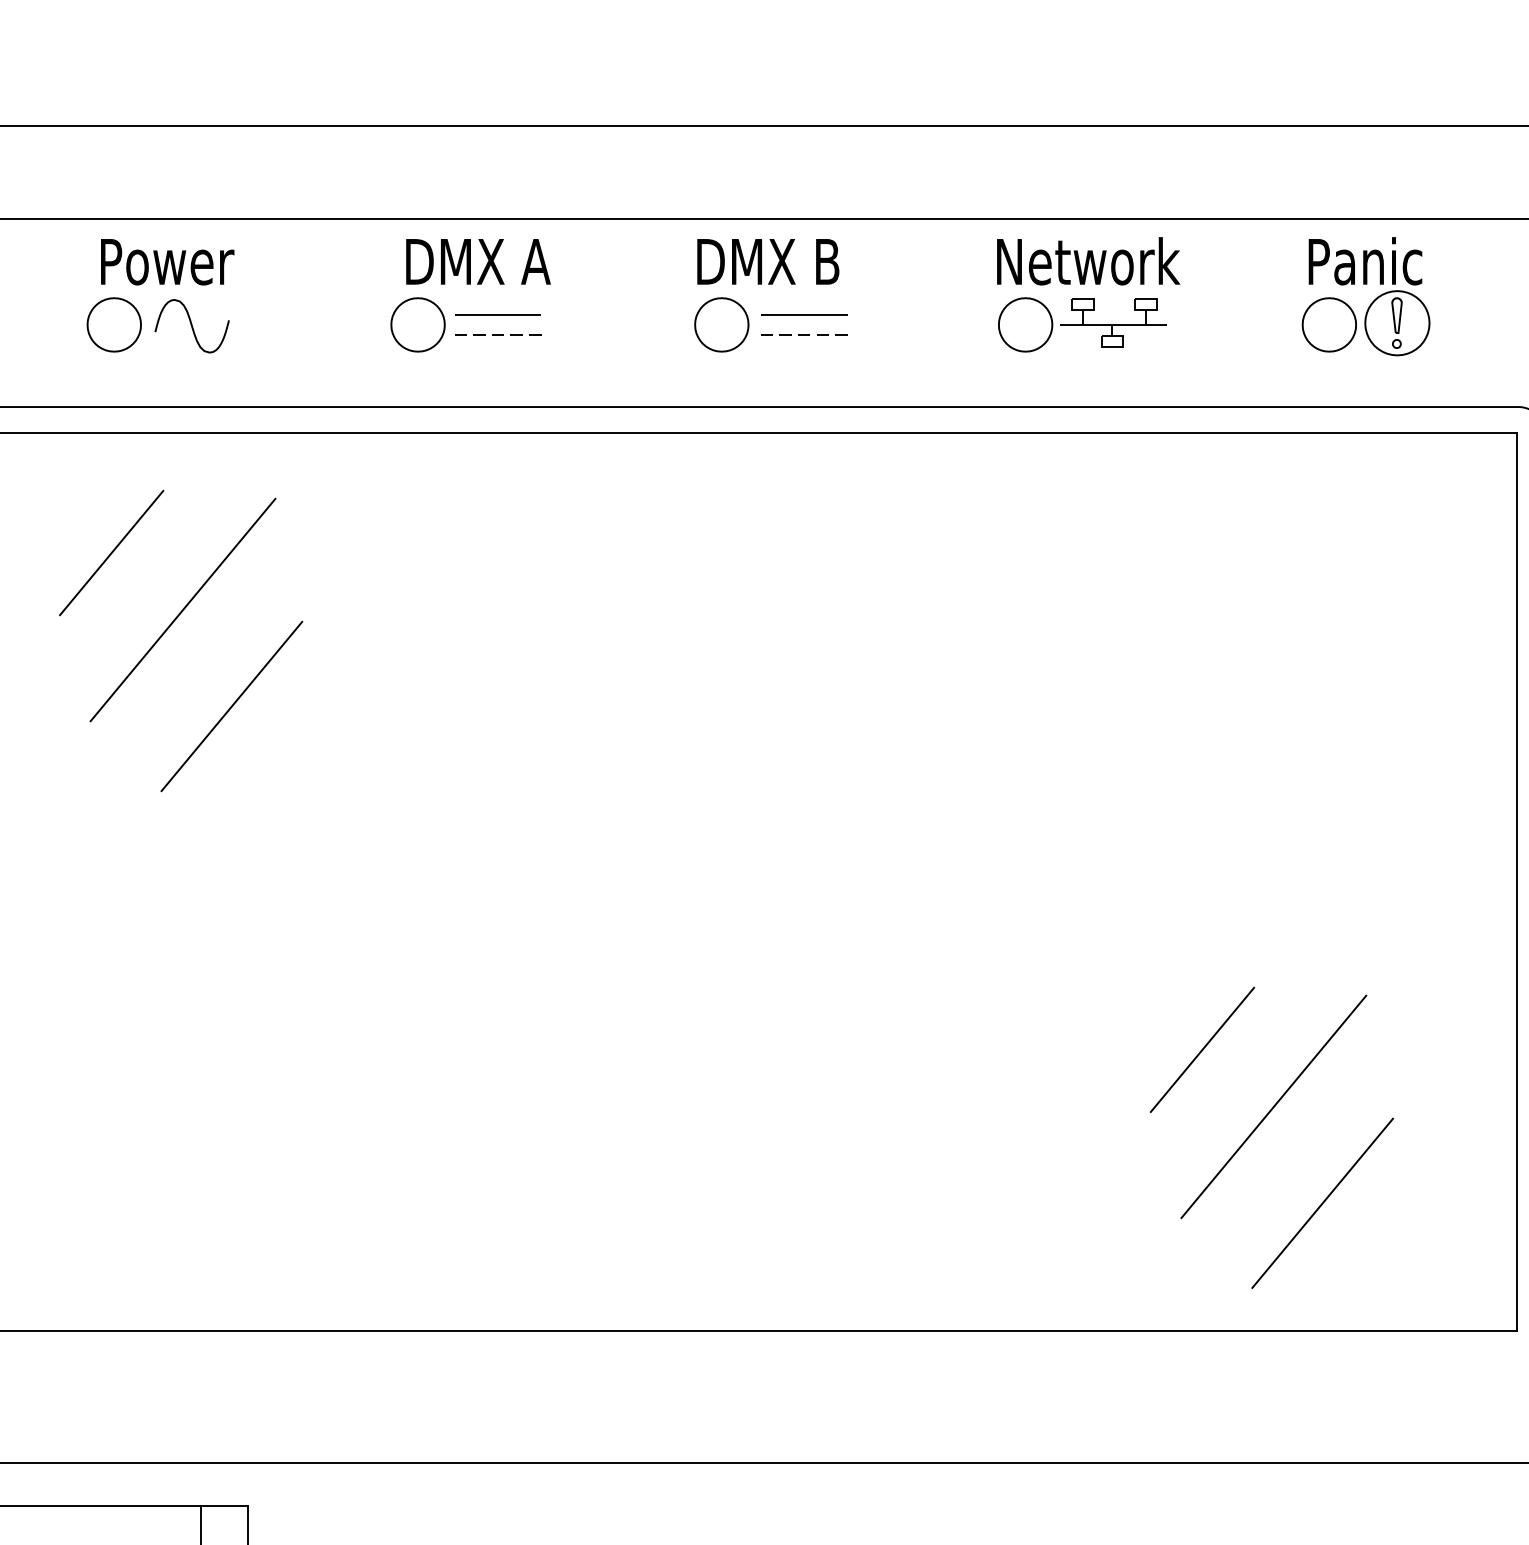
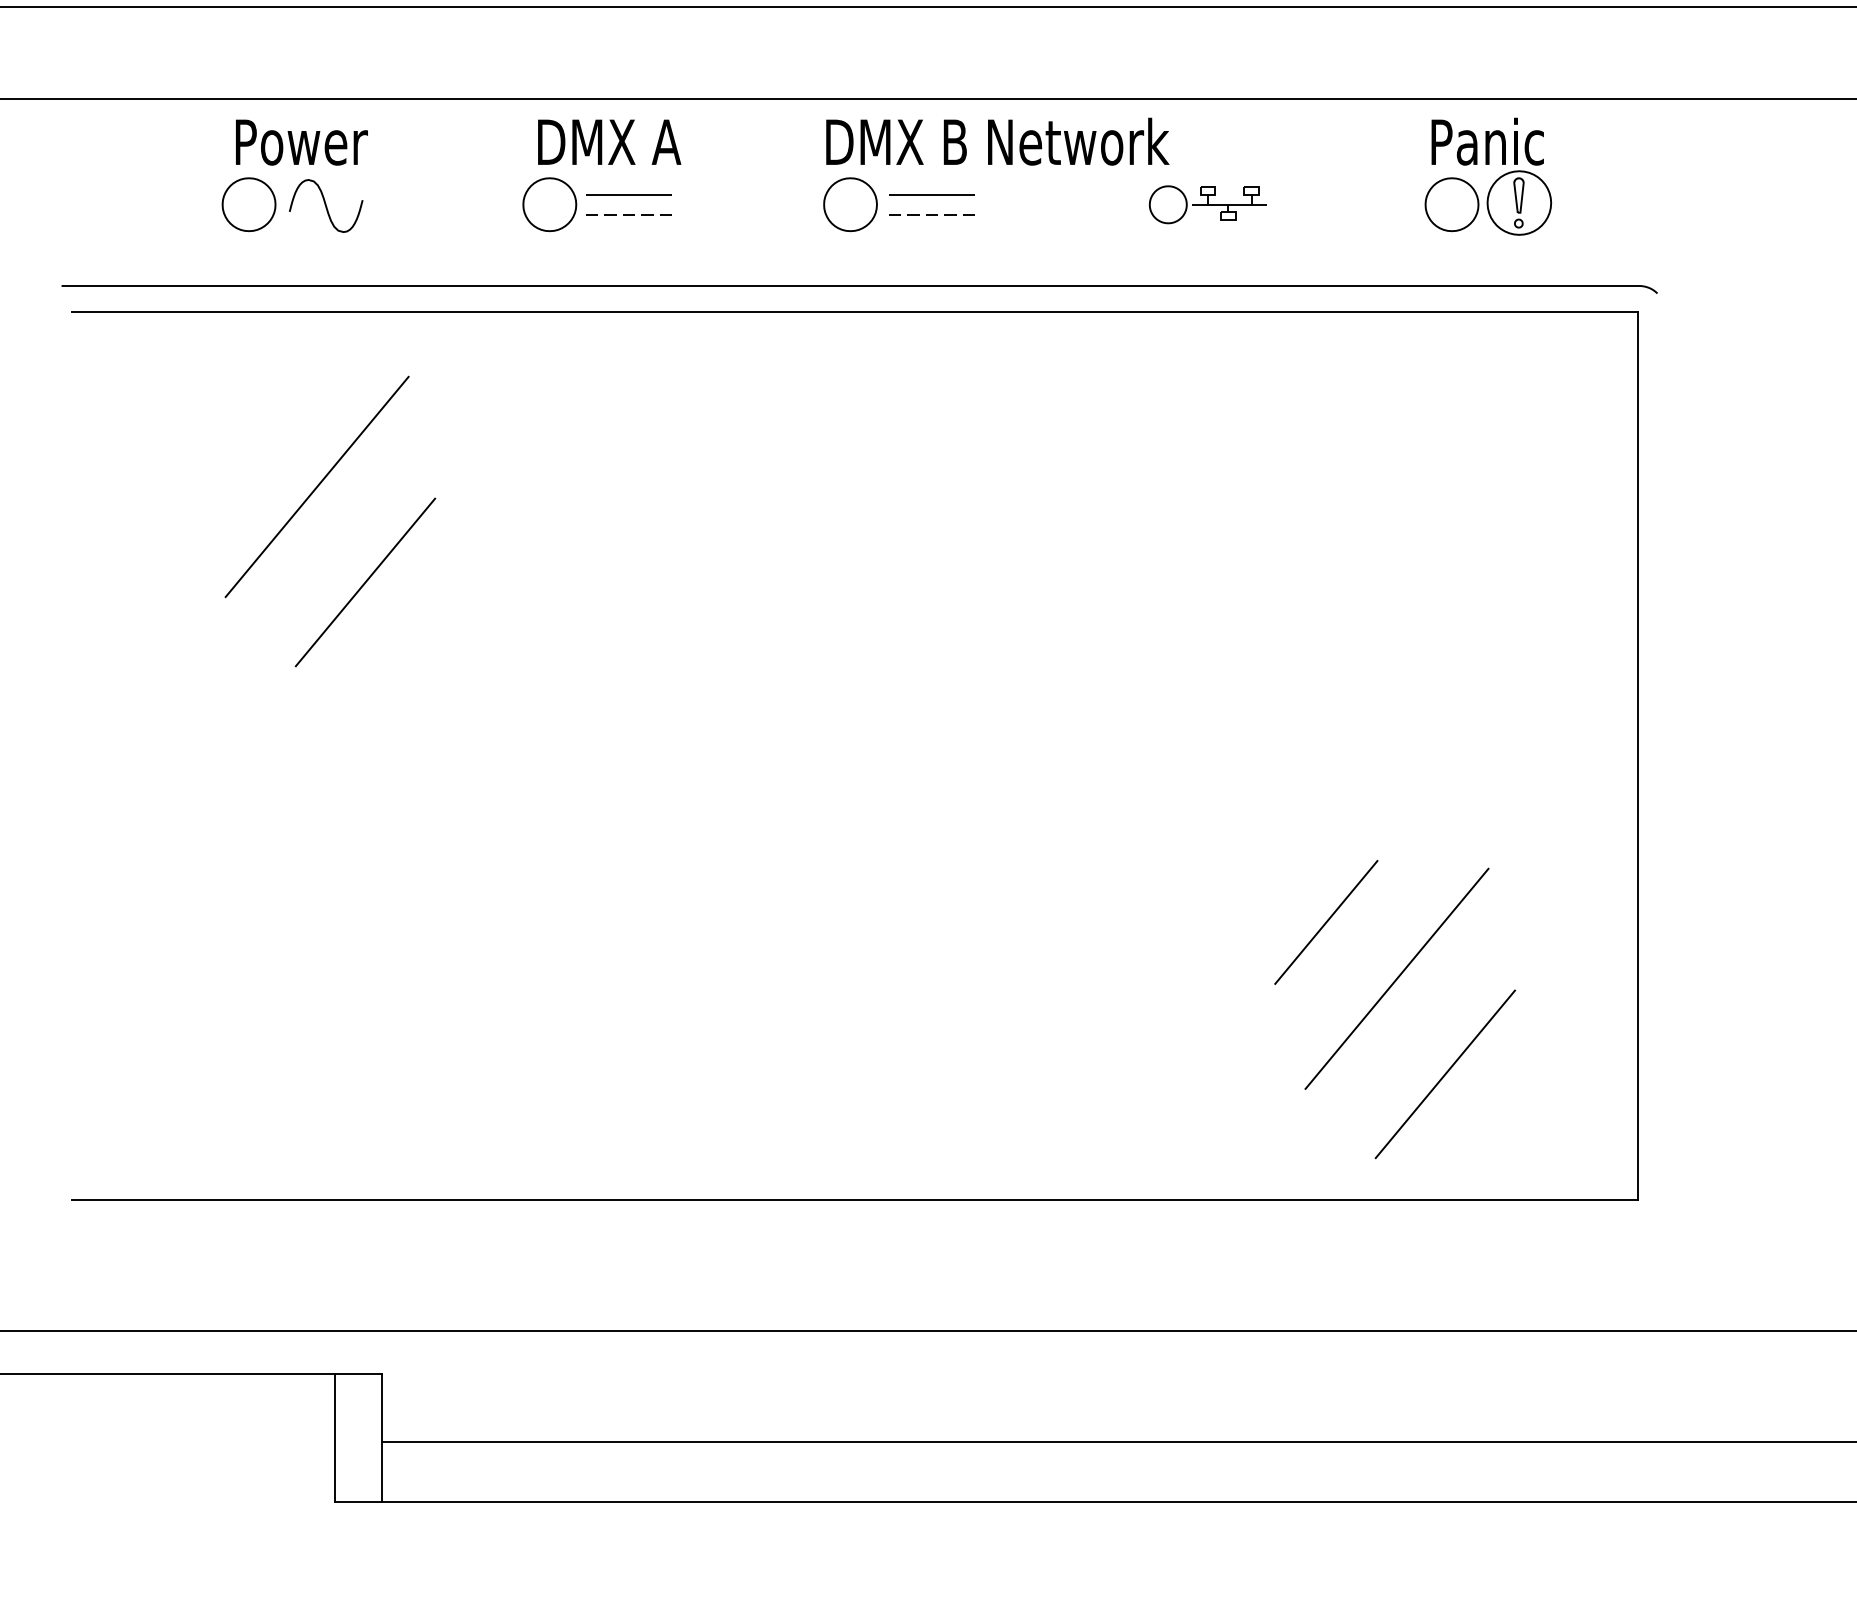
text: (1088, 261) -> (1078, 141), moved
part: (1082, 324) -> (1207, 204), size x0.7
line: (111, 552) -> (246, 430), removed

